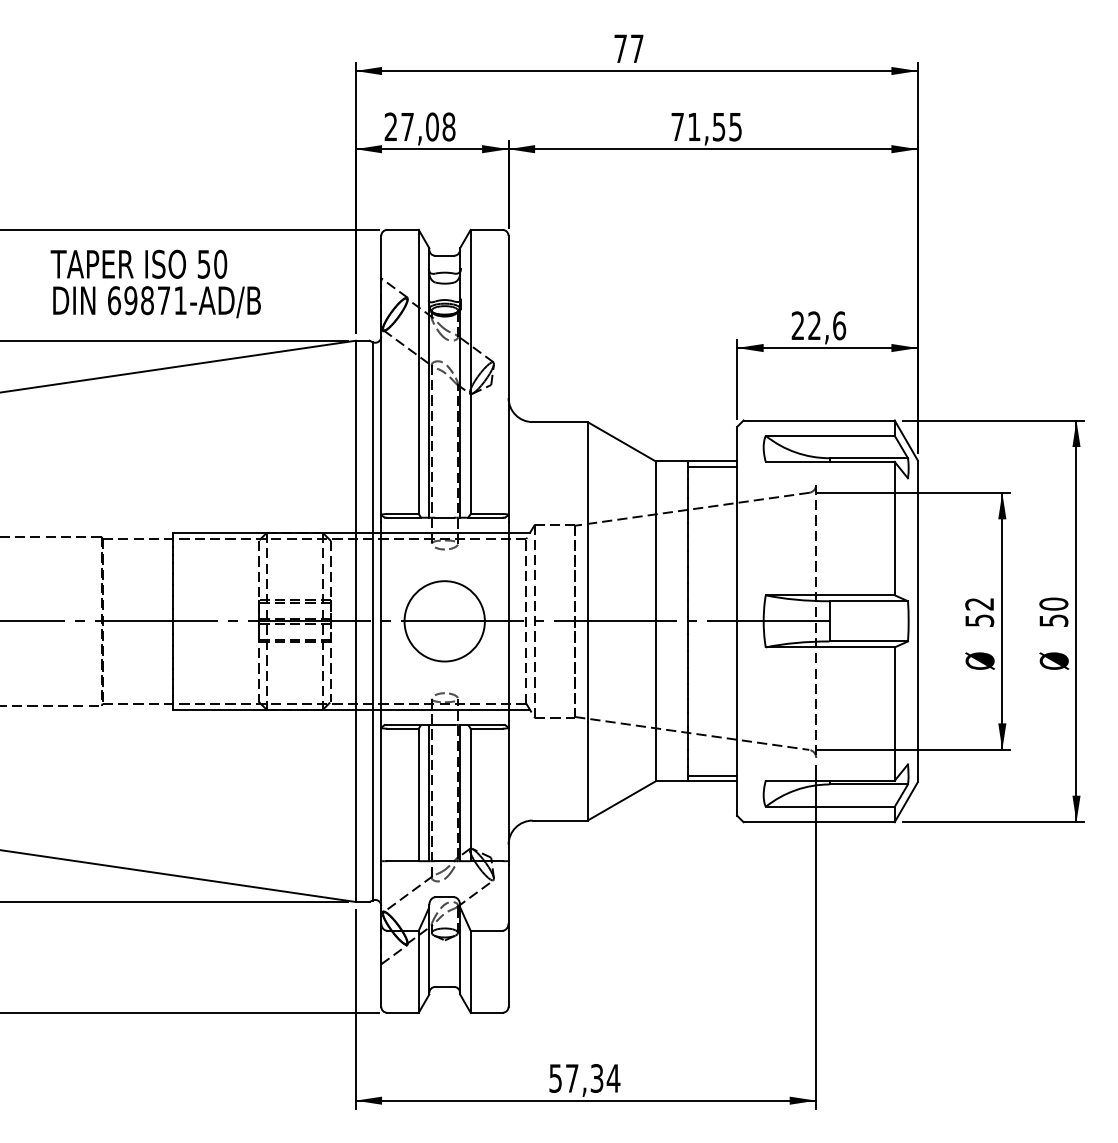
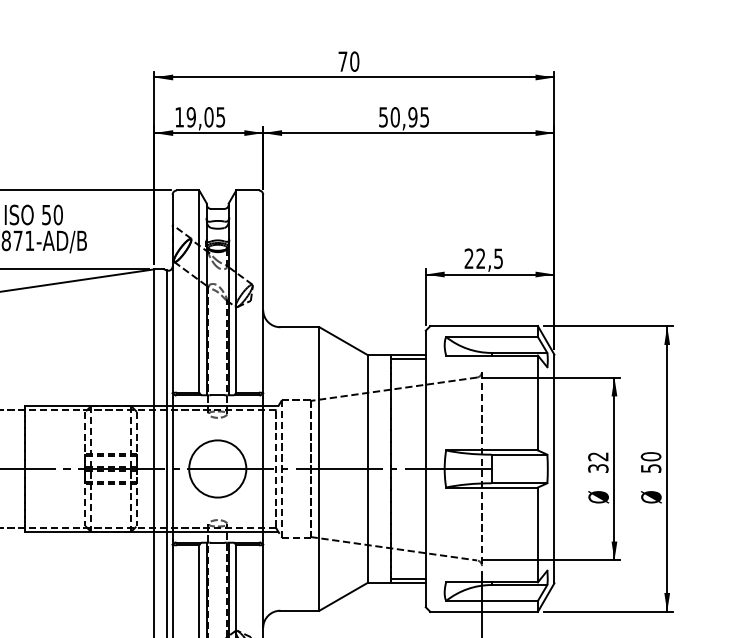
text: (636, 48) -> (354, 61), 77 -> 70
text: (419, 126) -> (199, 116), 27,08 -> 19,05
text: (698, 126) -> (398, 116), 71,55 -> 50,95
text: (839, 325) -> (498, 258), 22,6 -> 22,5
text: (979, 620) -> (598, 468), 52 -> 32

